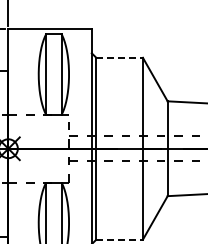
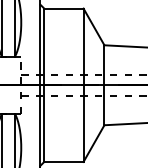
line: (120, 57) -> (64, 8), dashed -> solid
line: (120, 239) -> (64, 161), dashed -> solid

